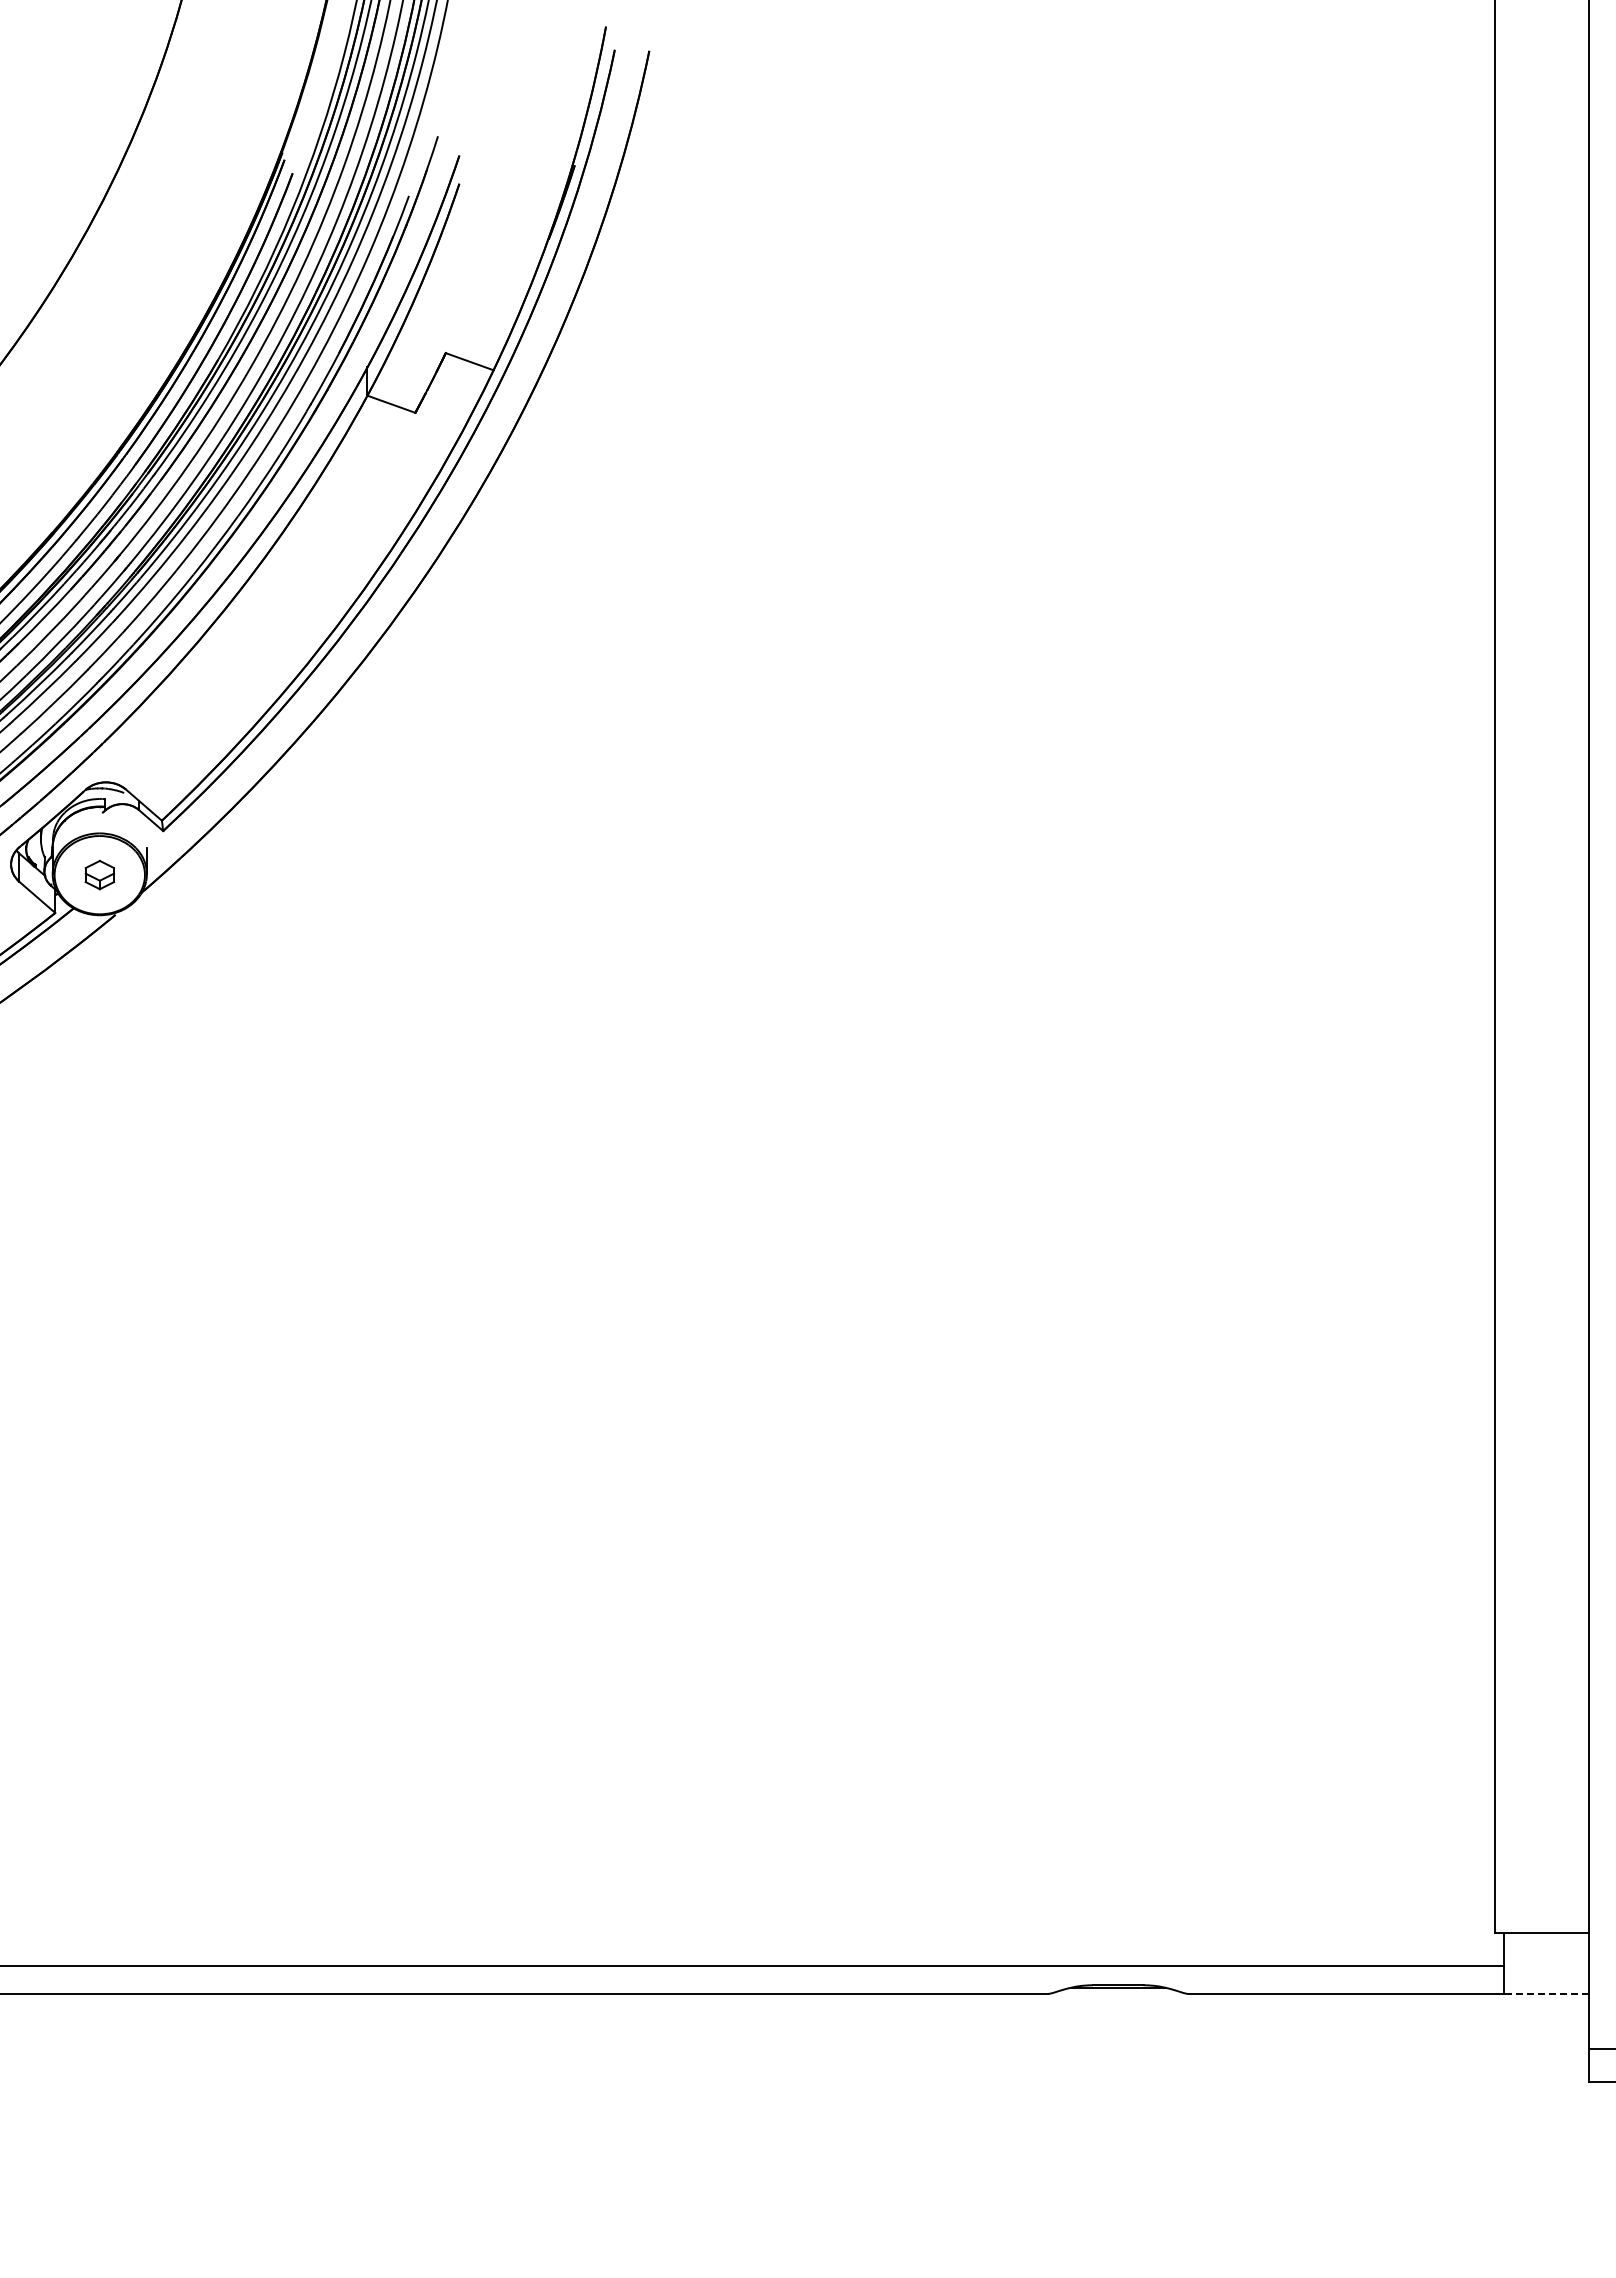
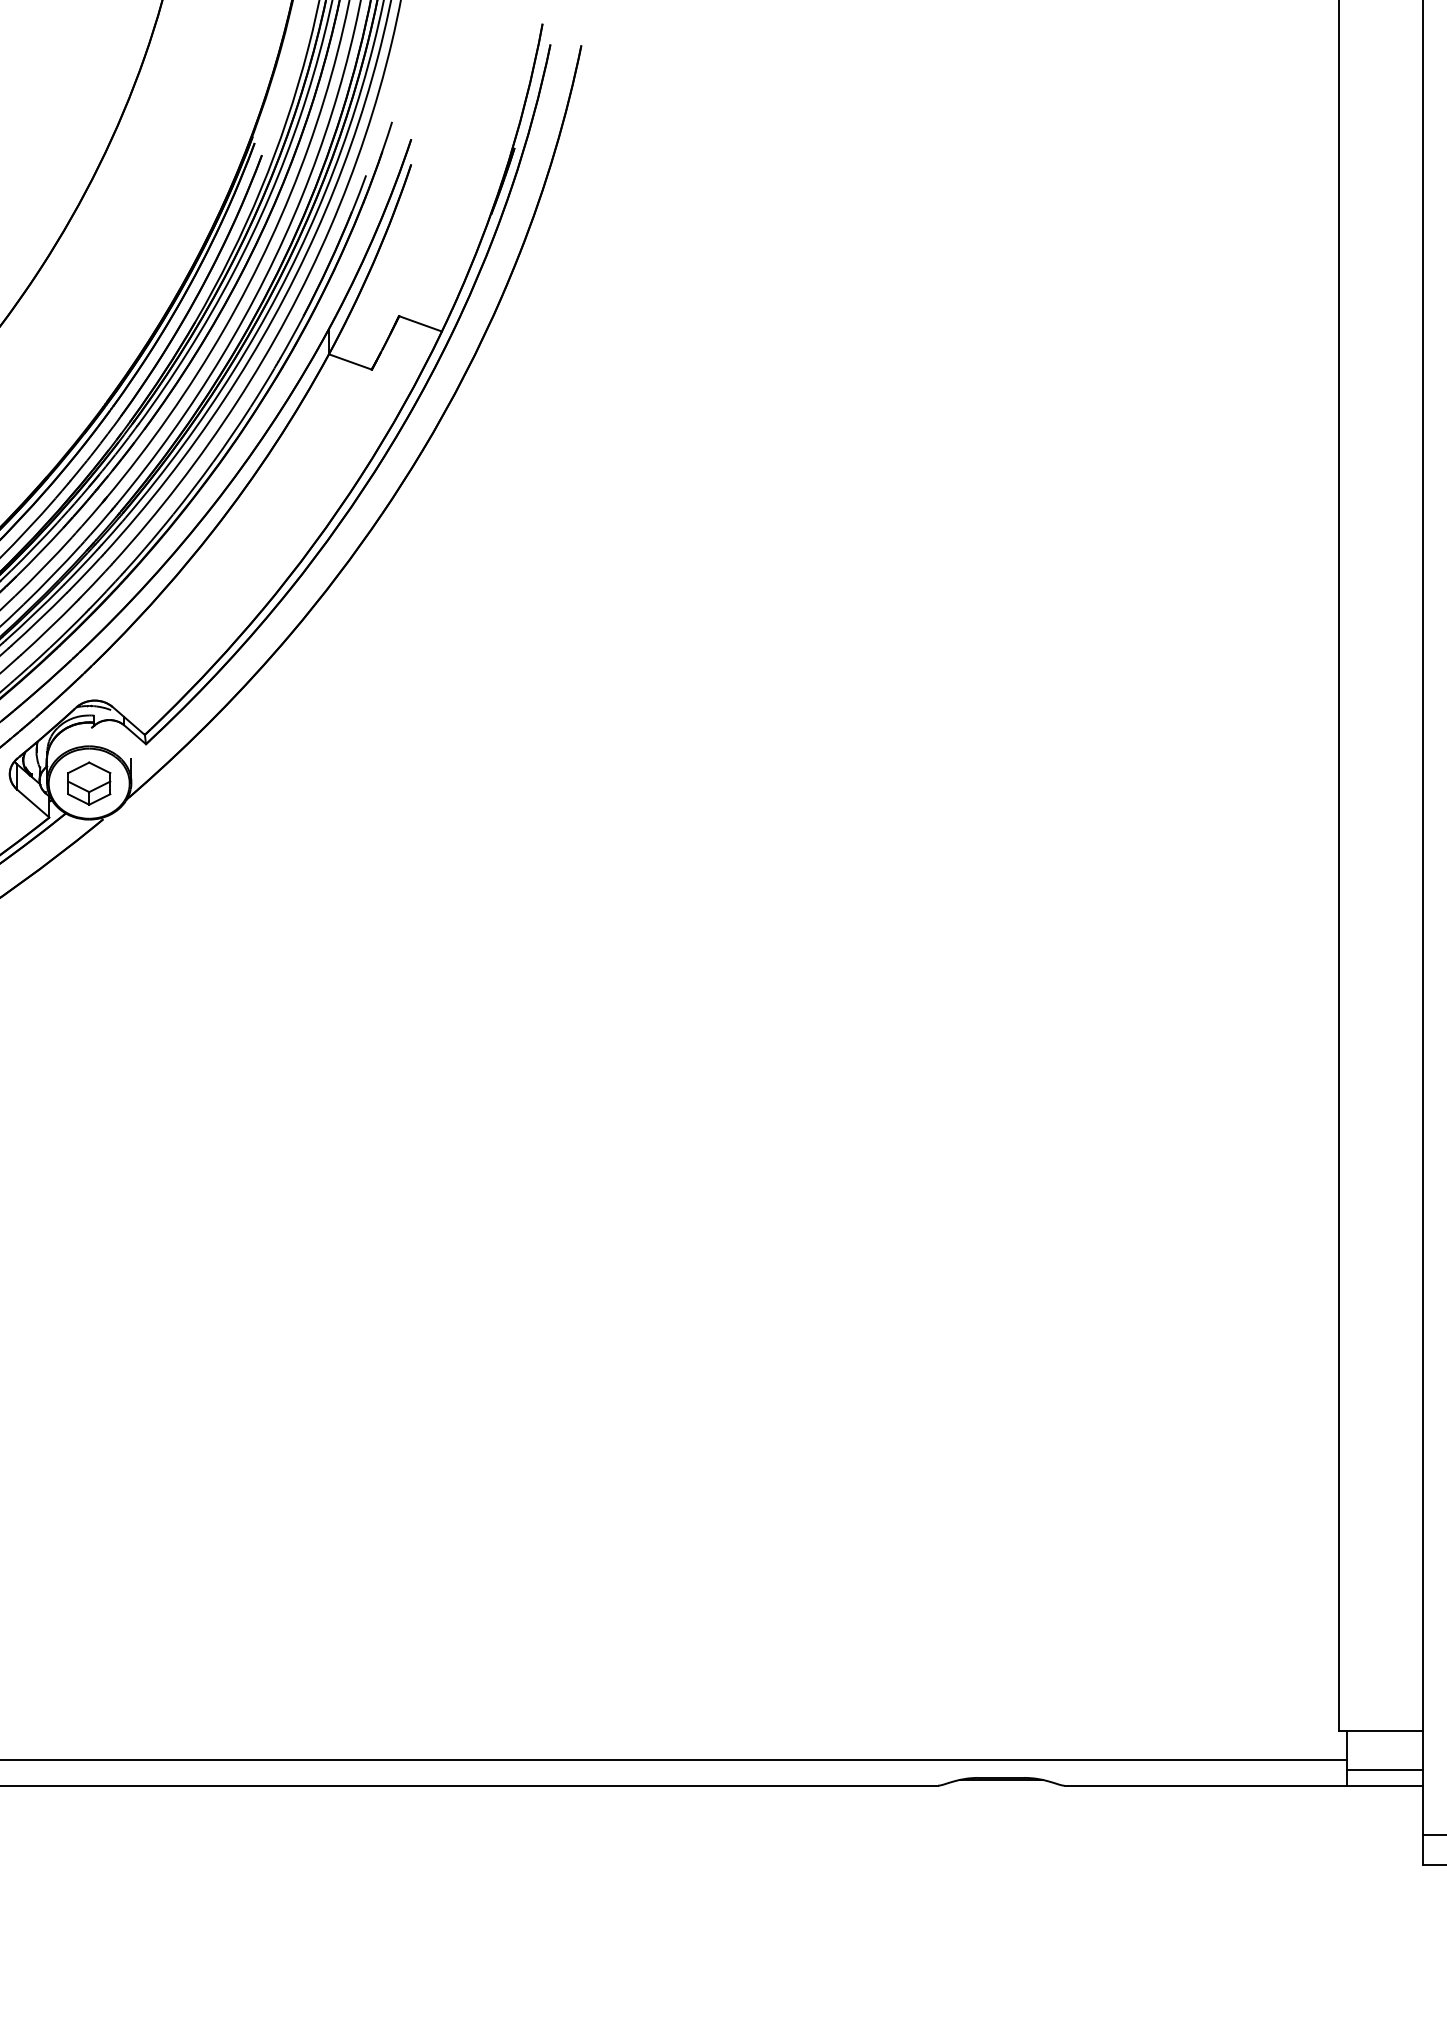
part: (99, 874) -> (88, 783), size x1.67
line: (1546, 1976) -> (1384, 1770), added
line: (1546, 1993) -> (1384, 1785), dashed -> solid

